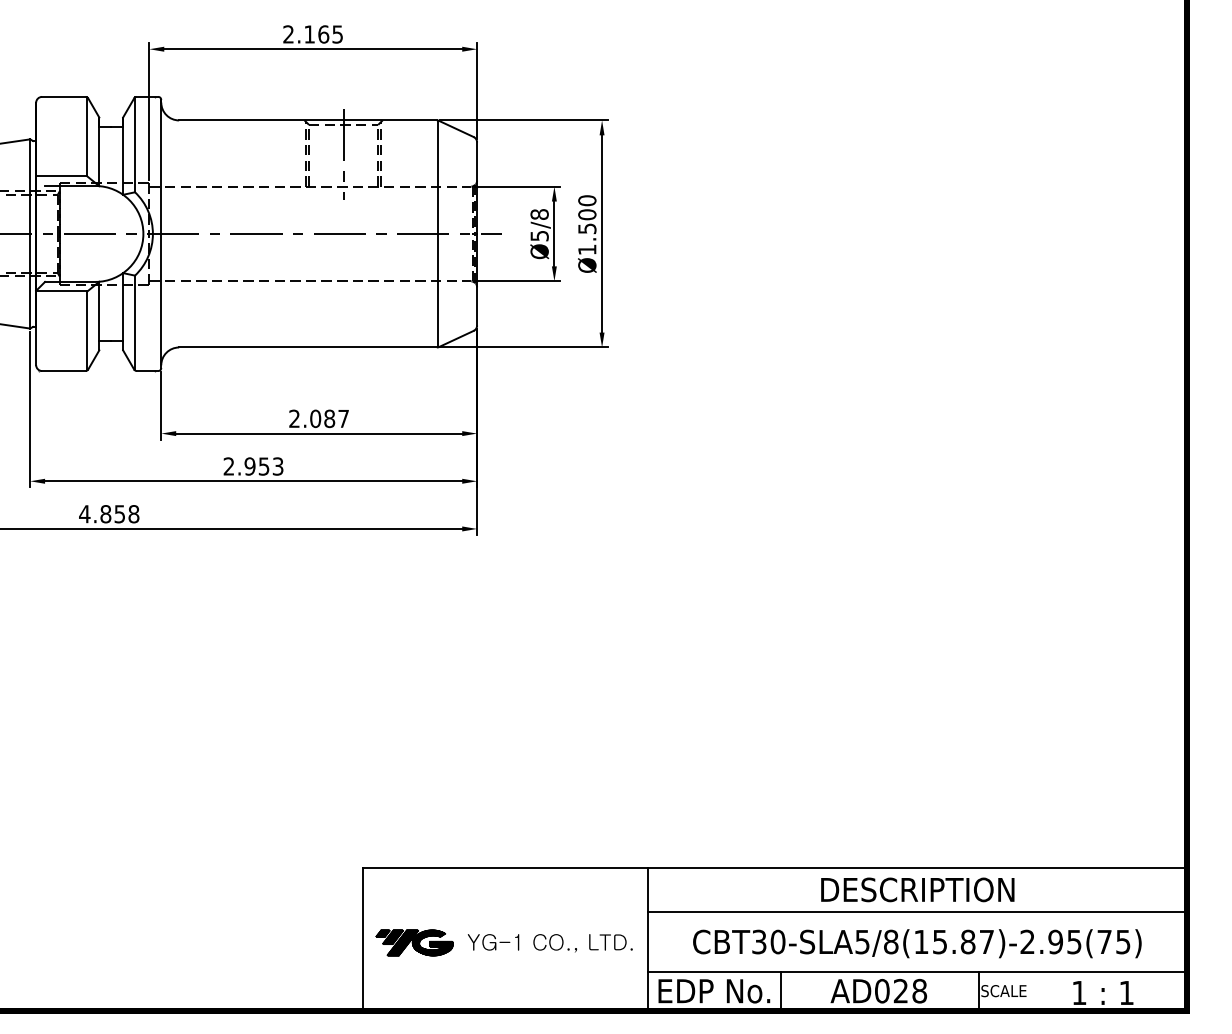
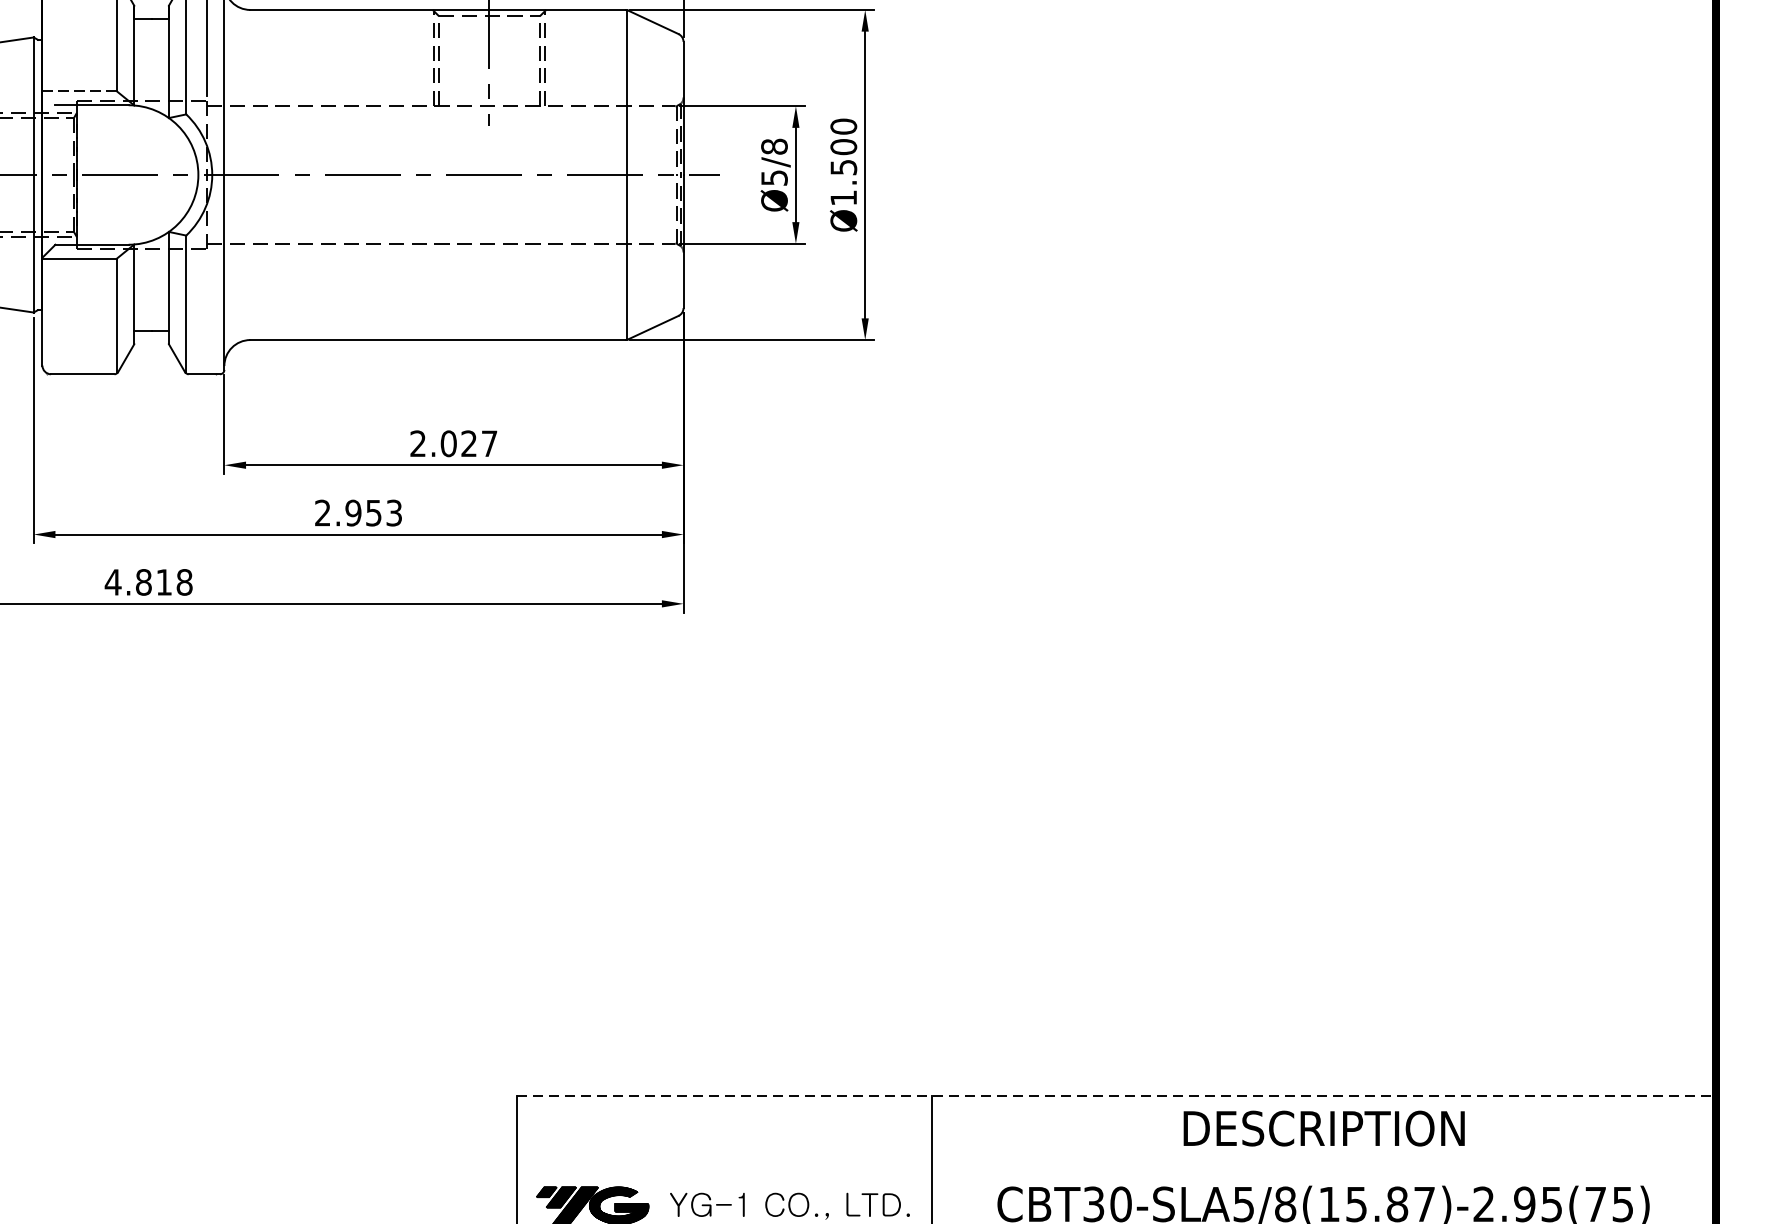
line: (61, 176) -> (79, 91), solid -> dashed
text: (329, 418) -> (468, 443), 2.087 -> 2.027
text: (119, 514) -> (163, 582), 4.858 -> 4.818
line: (775, 867) -> (1117, 1096), solid -> dashed
line: (917, 912) -> (1323, 1161), removed

